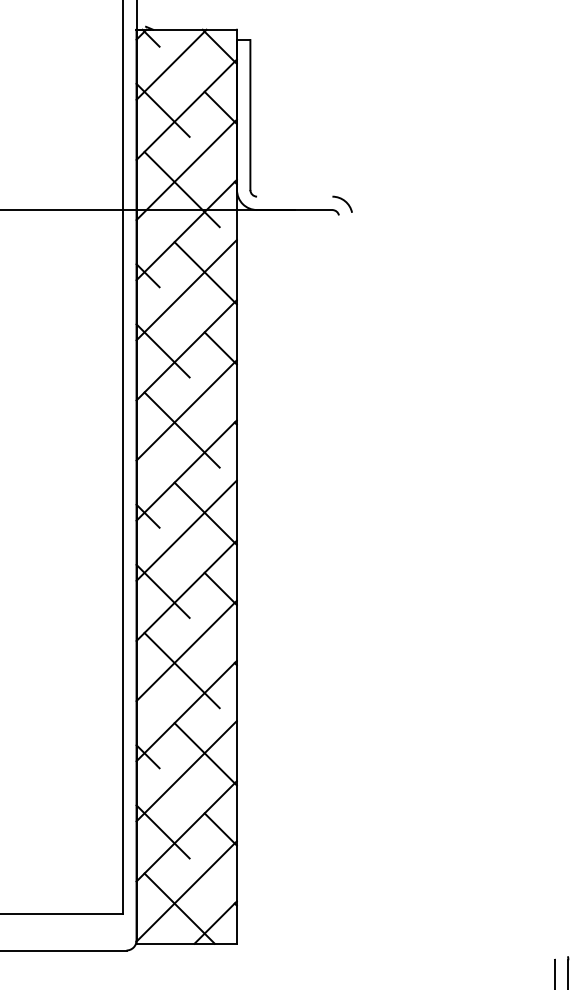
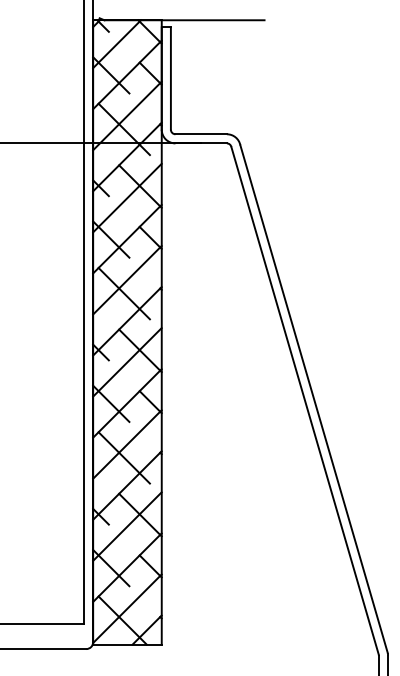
line: (270, 30) -> (184, 20), added
line: (293, 197) -> (200, 134), added
line: (459, 585) -> (313, 399), added
line: (446, 586) -> (304, 400), added

